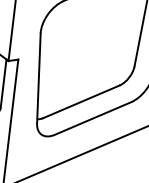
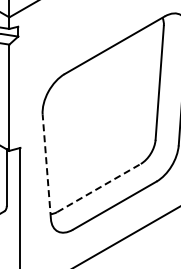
line: (38, 78) -> (46, 166), solid -> dashed
line: (81, 101) -> (99, 187), solid -> dashed

